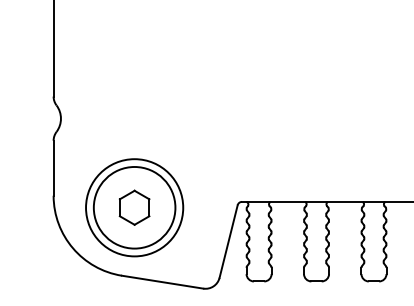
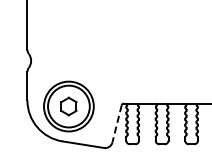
line: (227, 242) -> (116, 124), solid -> dashed

